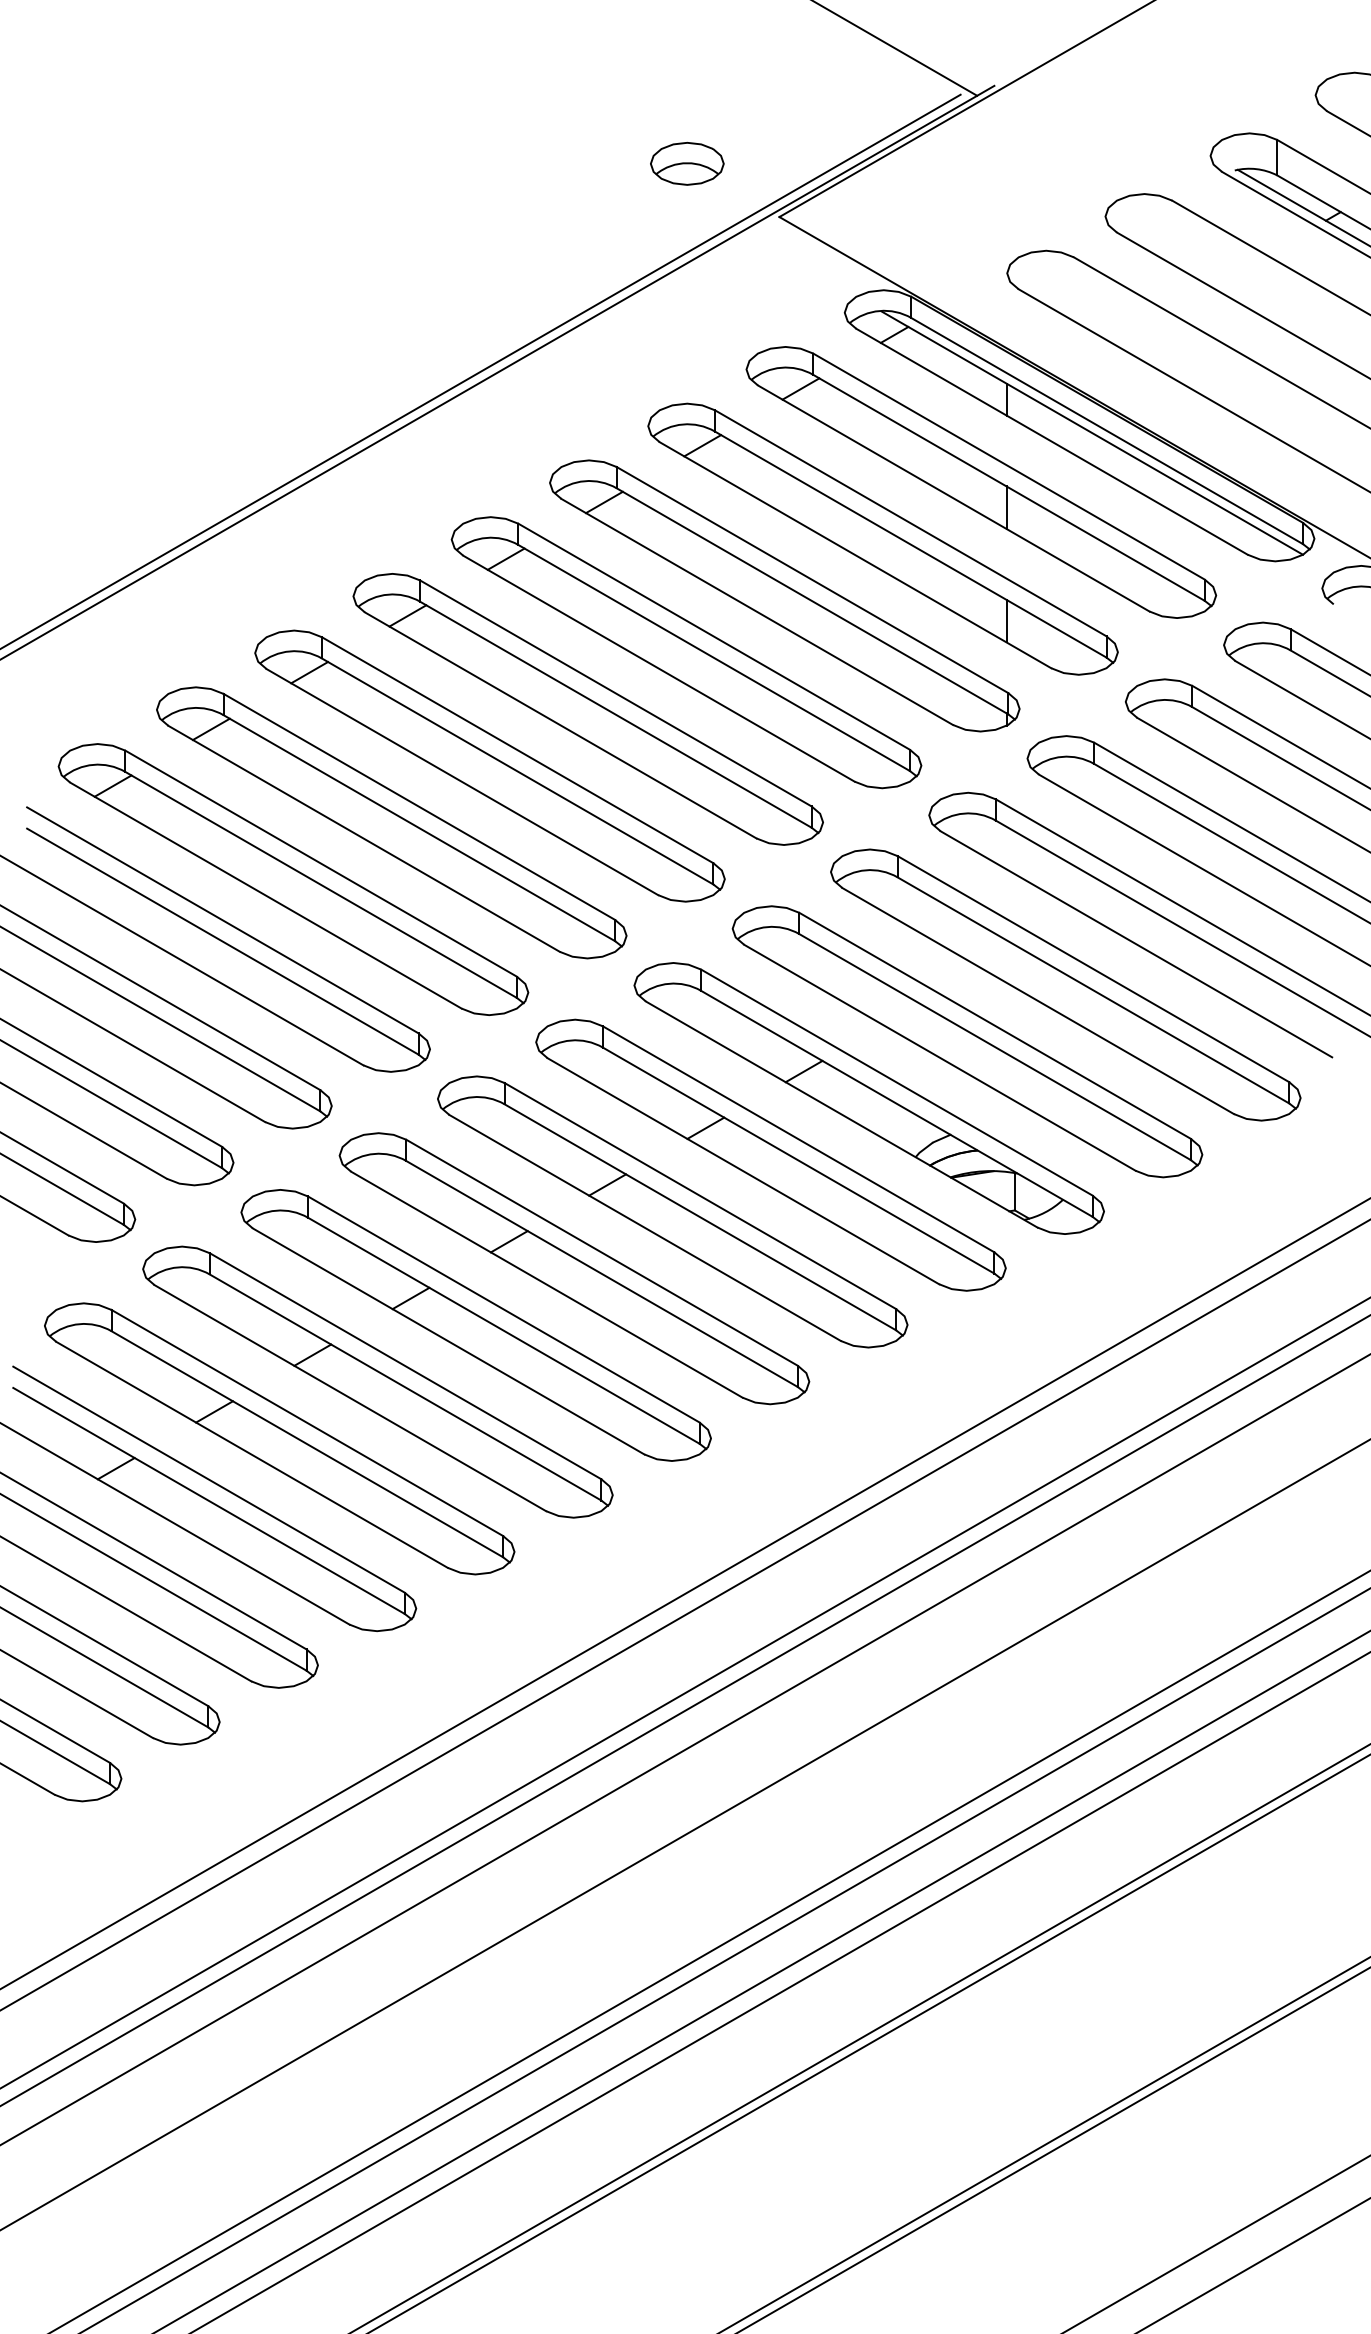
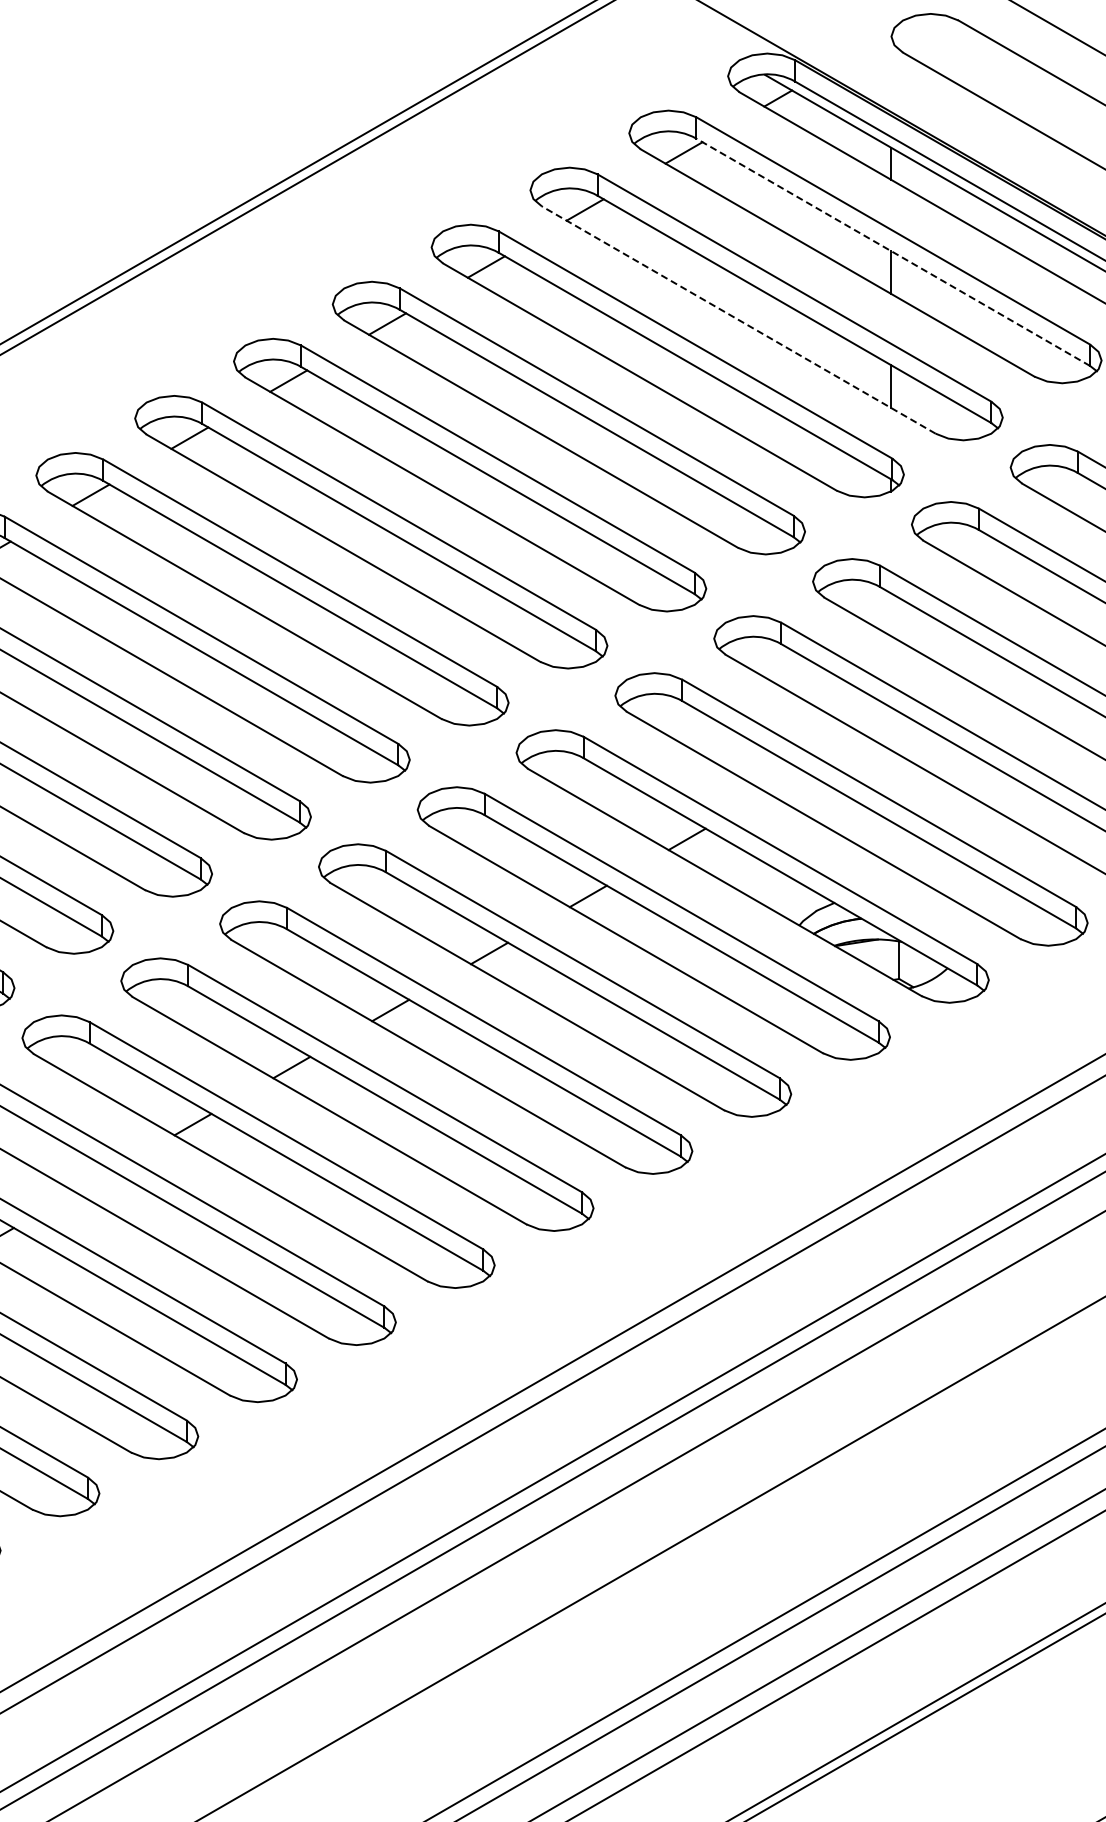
line: (1008, 487) -> (892, 251), solid -> dashed
line: (855, 554) -> (738, 319), solid -> dashed
line: (214, 1411) -> (94, 1181), removed

